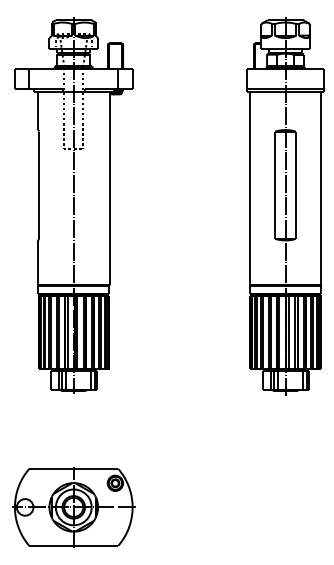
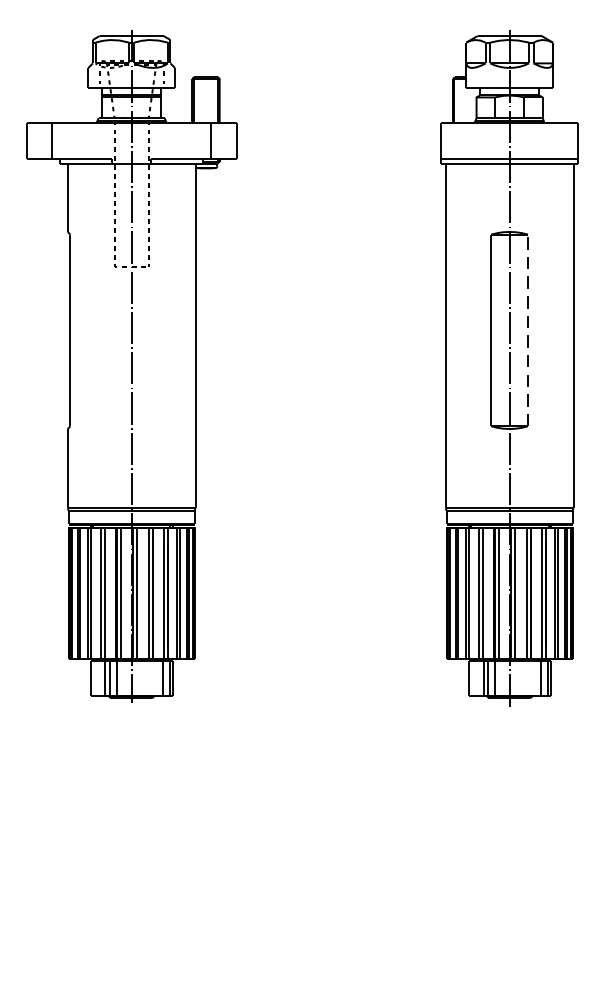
line: (295, 185) -> (527, 330), solid -> dashed
part: (73, 507) -> (131, 905), removed

